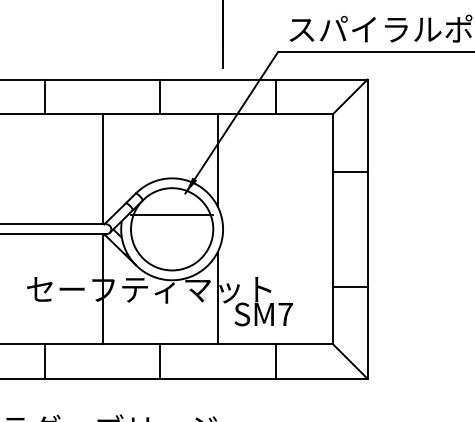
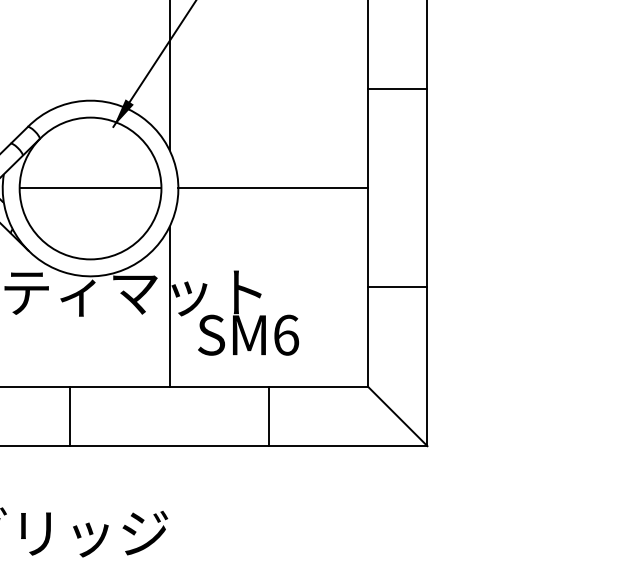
line: (172, 215) -> (91, 188), moved
line: (278, 229) -> (273, 188), added
text: (285, 314) -> (285, 335), SM7 -> SM6

